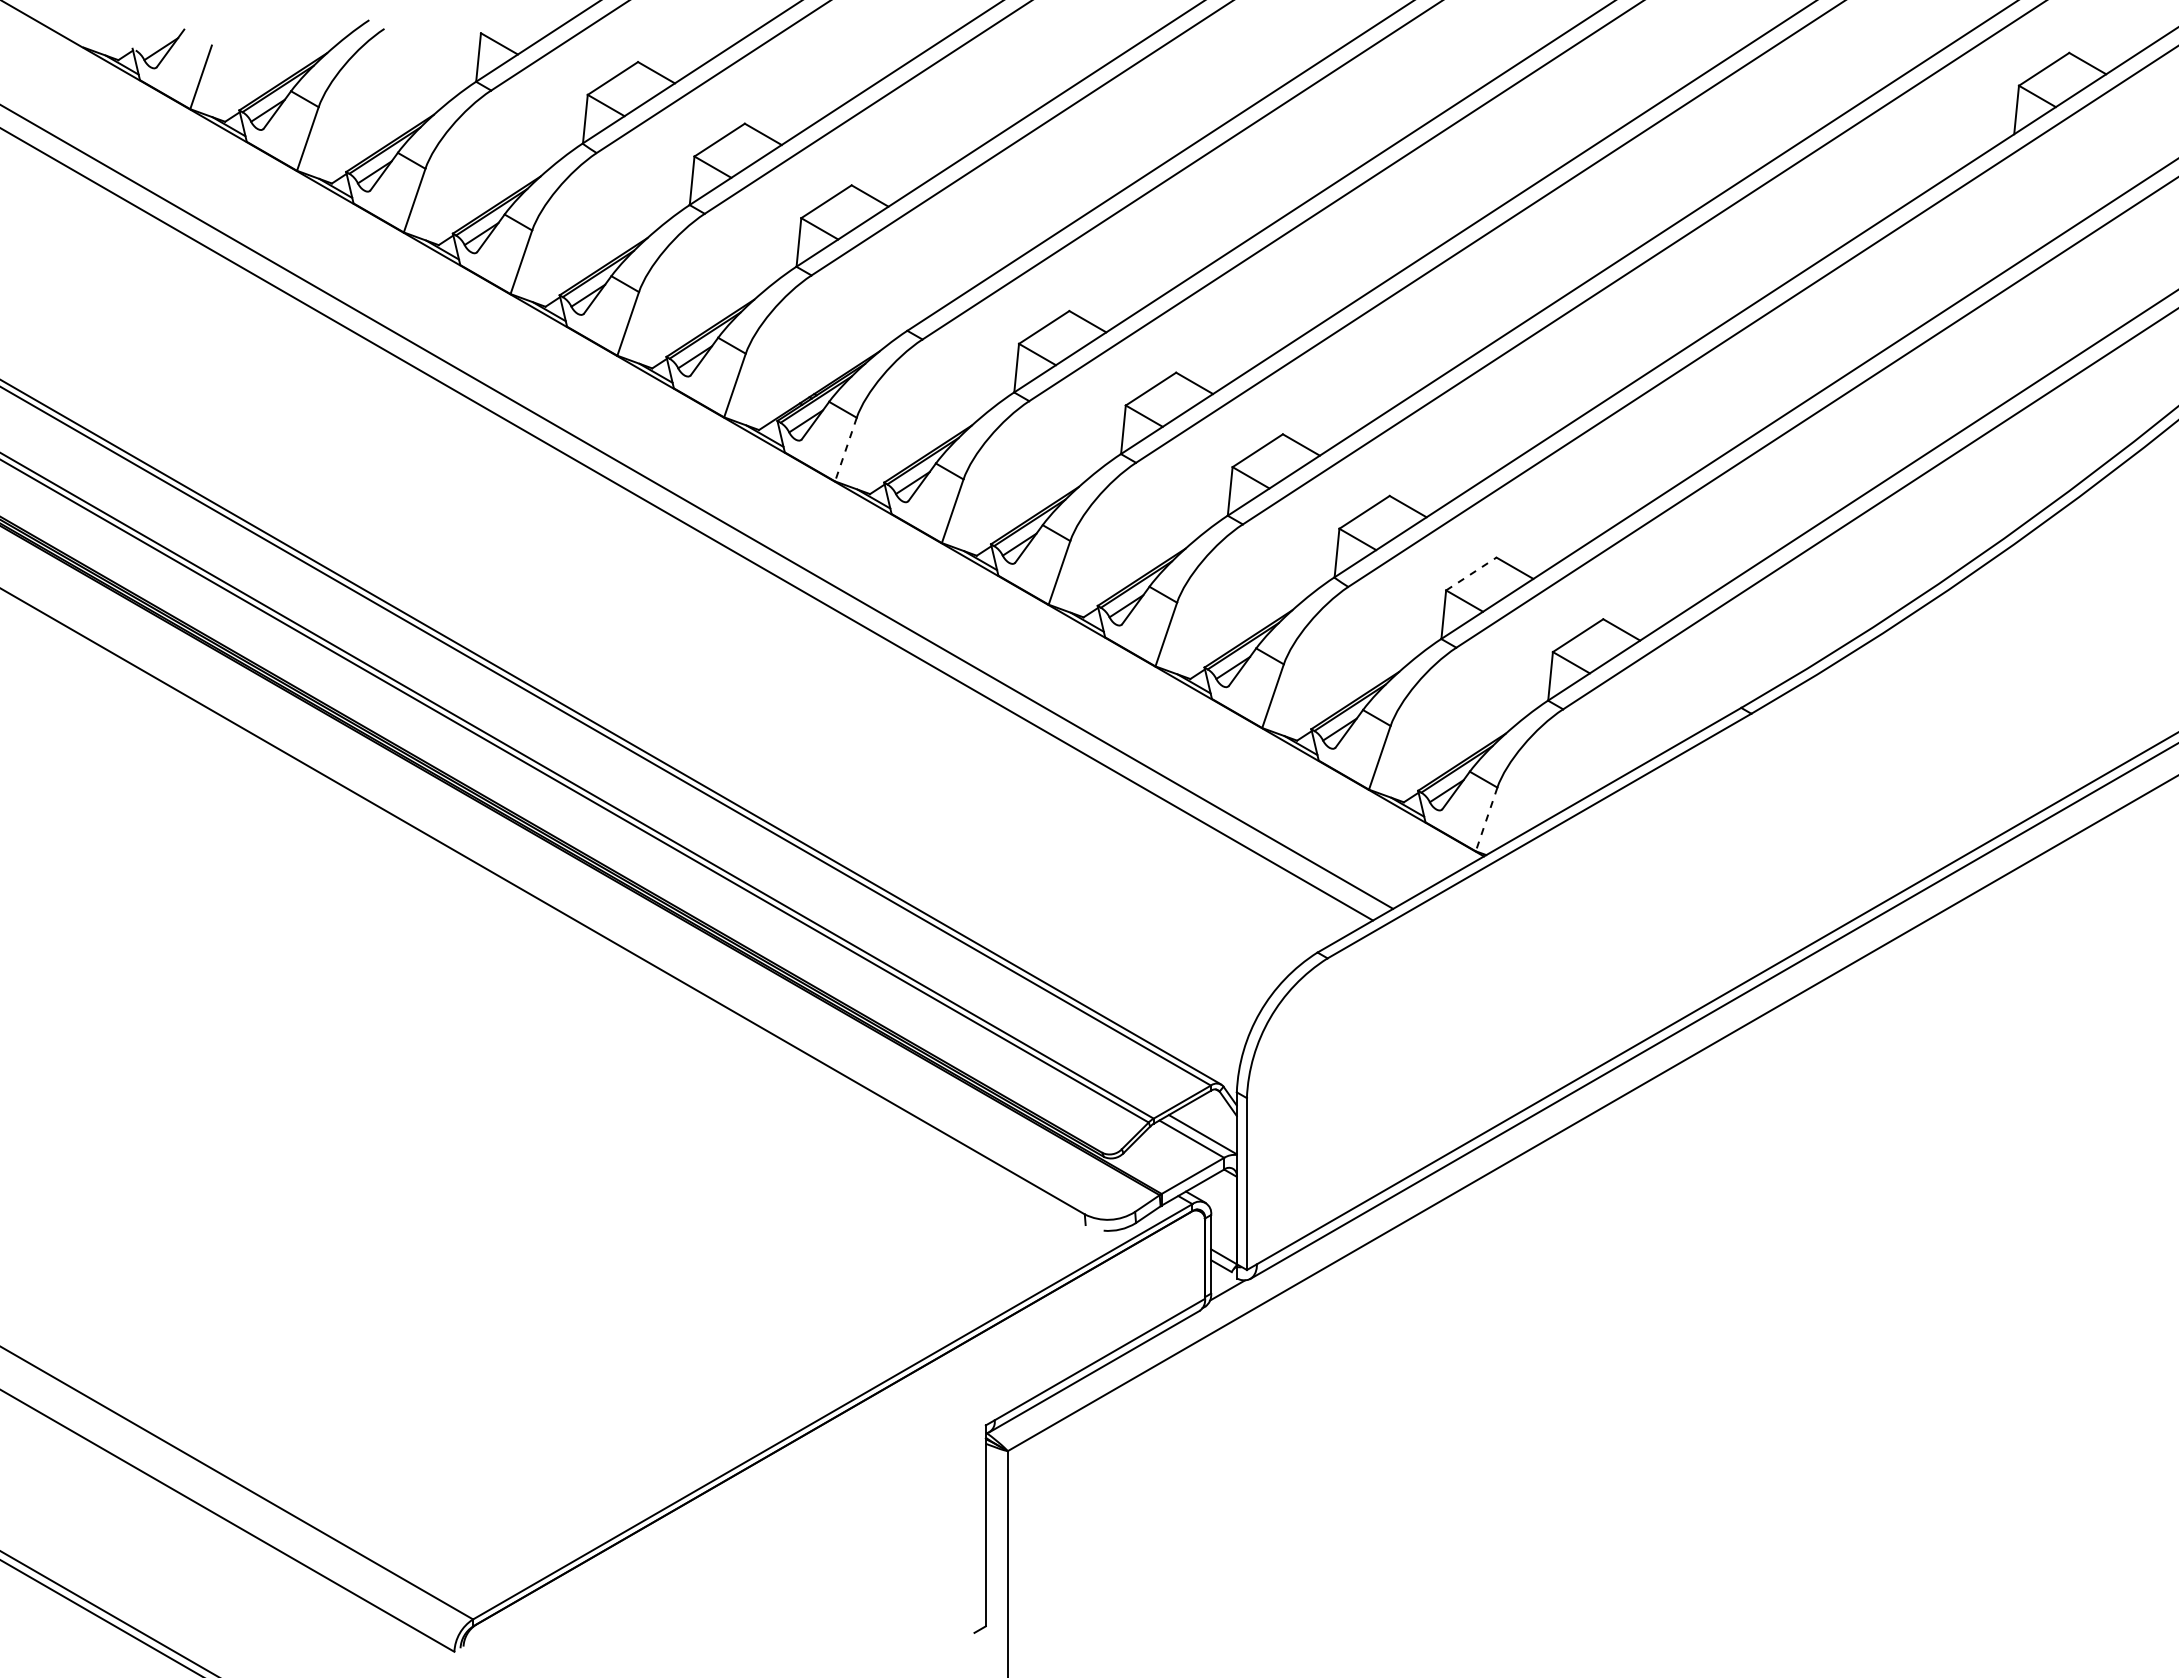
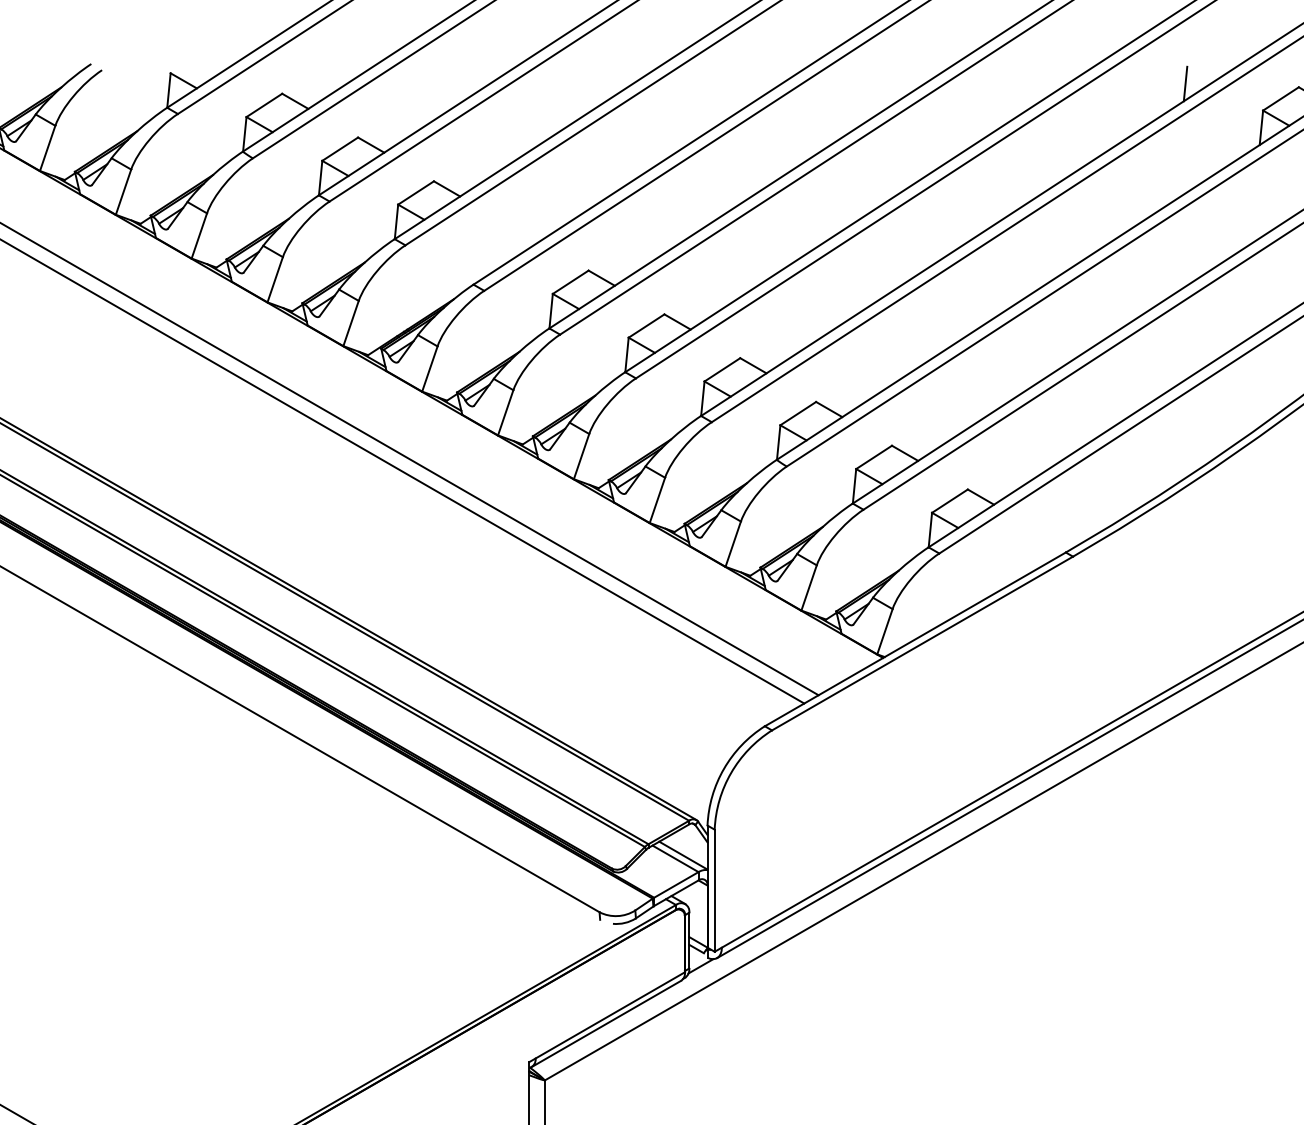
line: (1909, 48) -> (1185, 84), added
line: (845, 449) -> (429, 368), dashed -> solid
line: (1471, 573) -> (874, 457), dashed -> solid
line: (1486, 819) -> (884, 631), dashed -> solid

